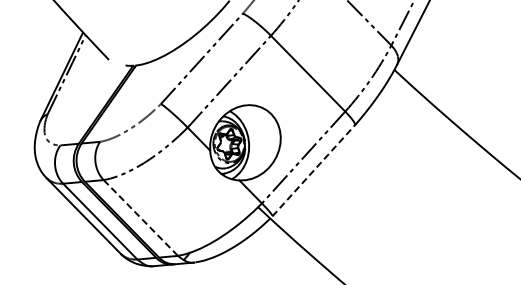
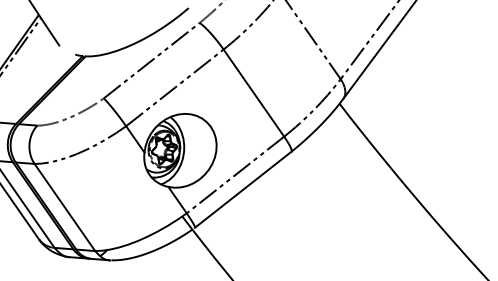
line: (314, 170) -> (244, 189), dashed -> solid
line: (141, 218) -> (65, 208), dashed -> solid

